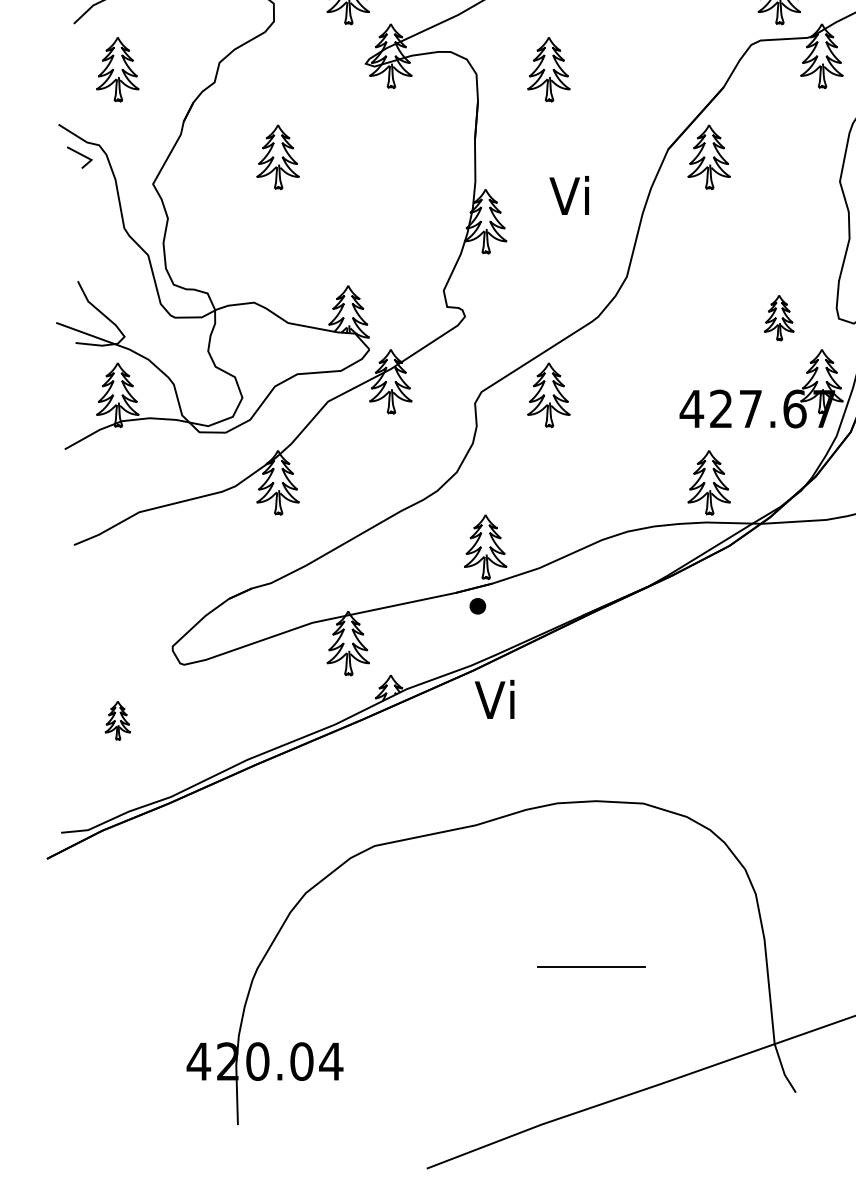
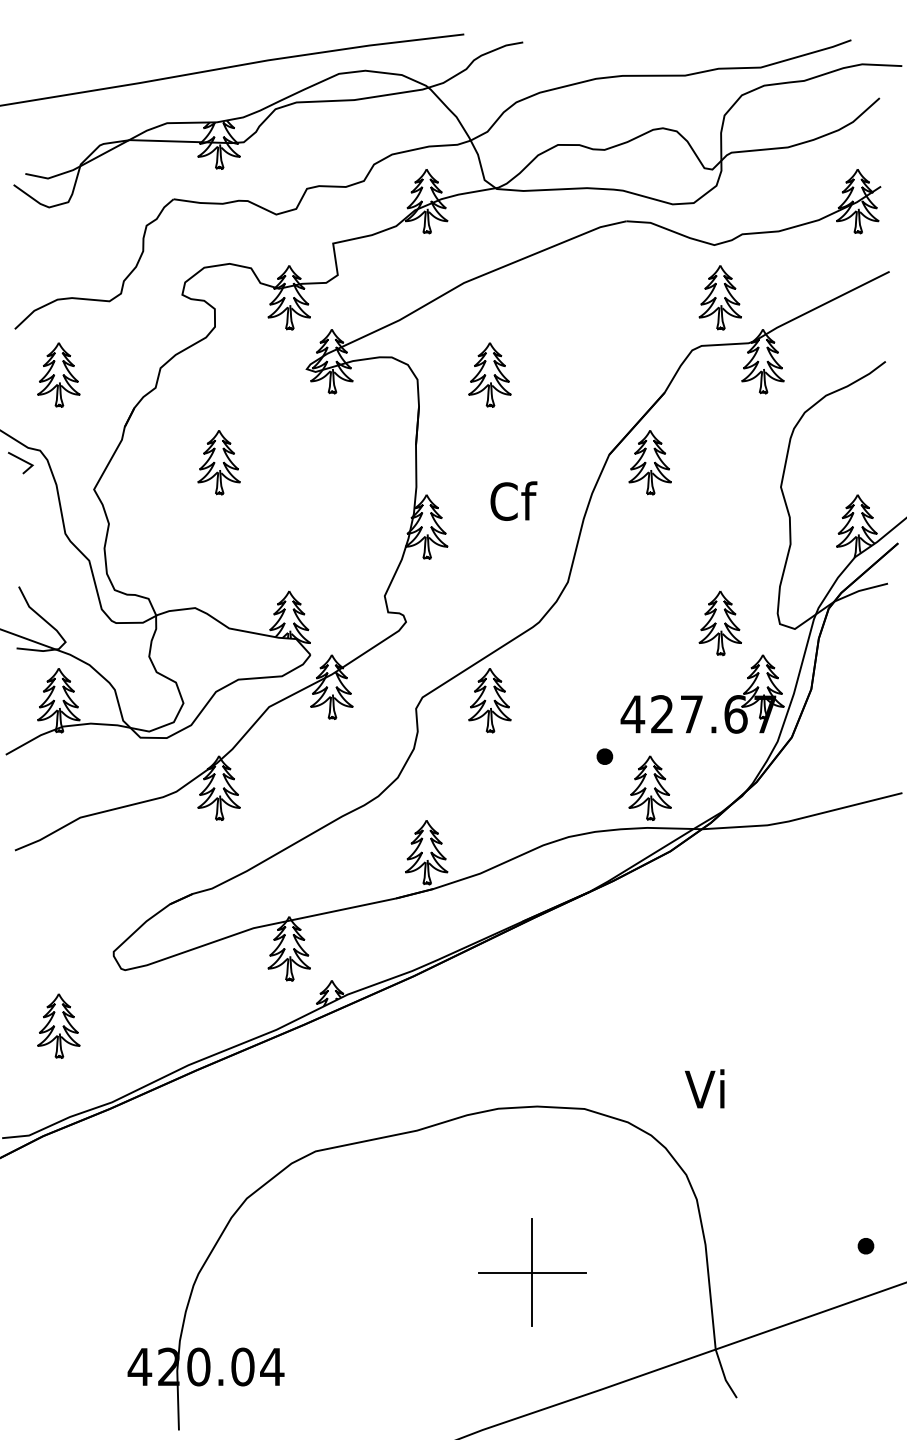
text: (572, 195) -> (513, 500), Vi -> Cf
part: (778, 318) -> (719, 623), size x1.43
part: (477, 606) -> (604, 756), moved
text: (494, 699) -> (704, 1088), moved
part: (117, 720) -> (58, 1025), size x1.67
line: (591, 967) -> (532, 1272), added

